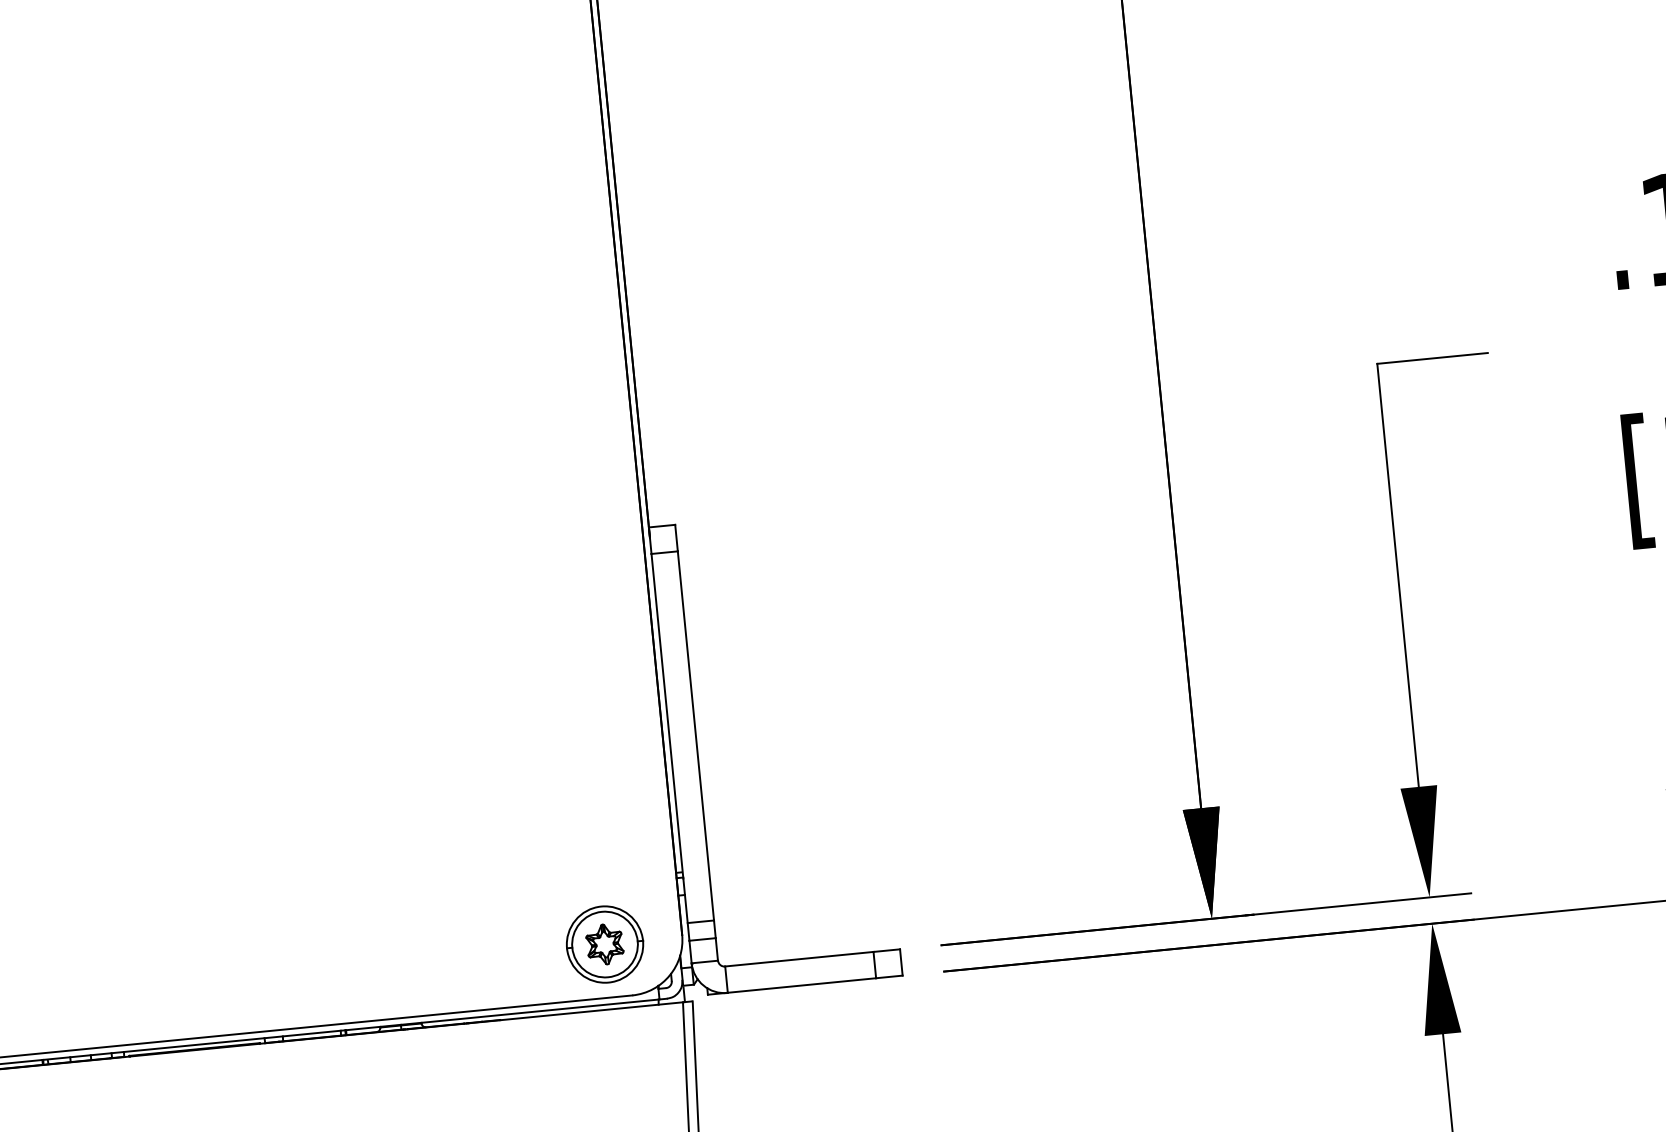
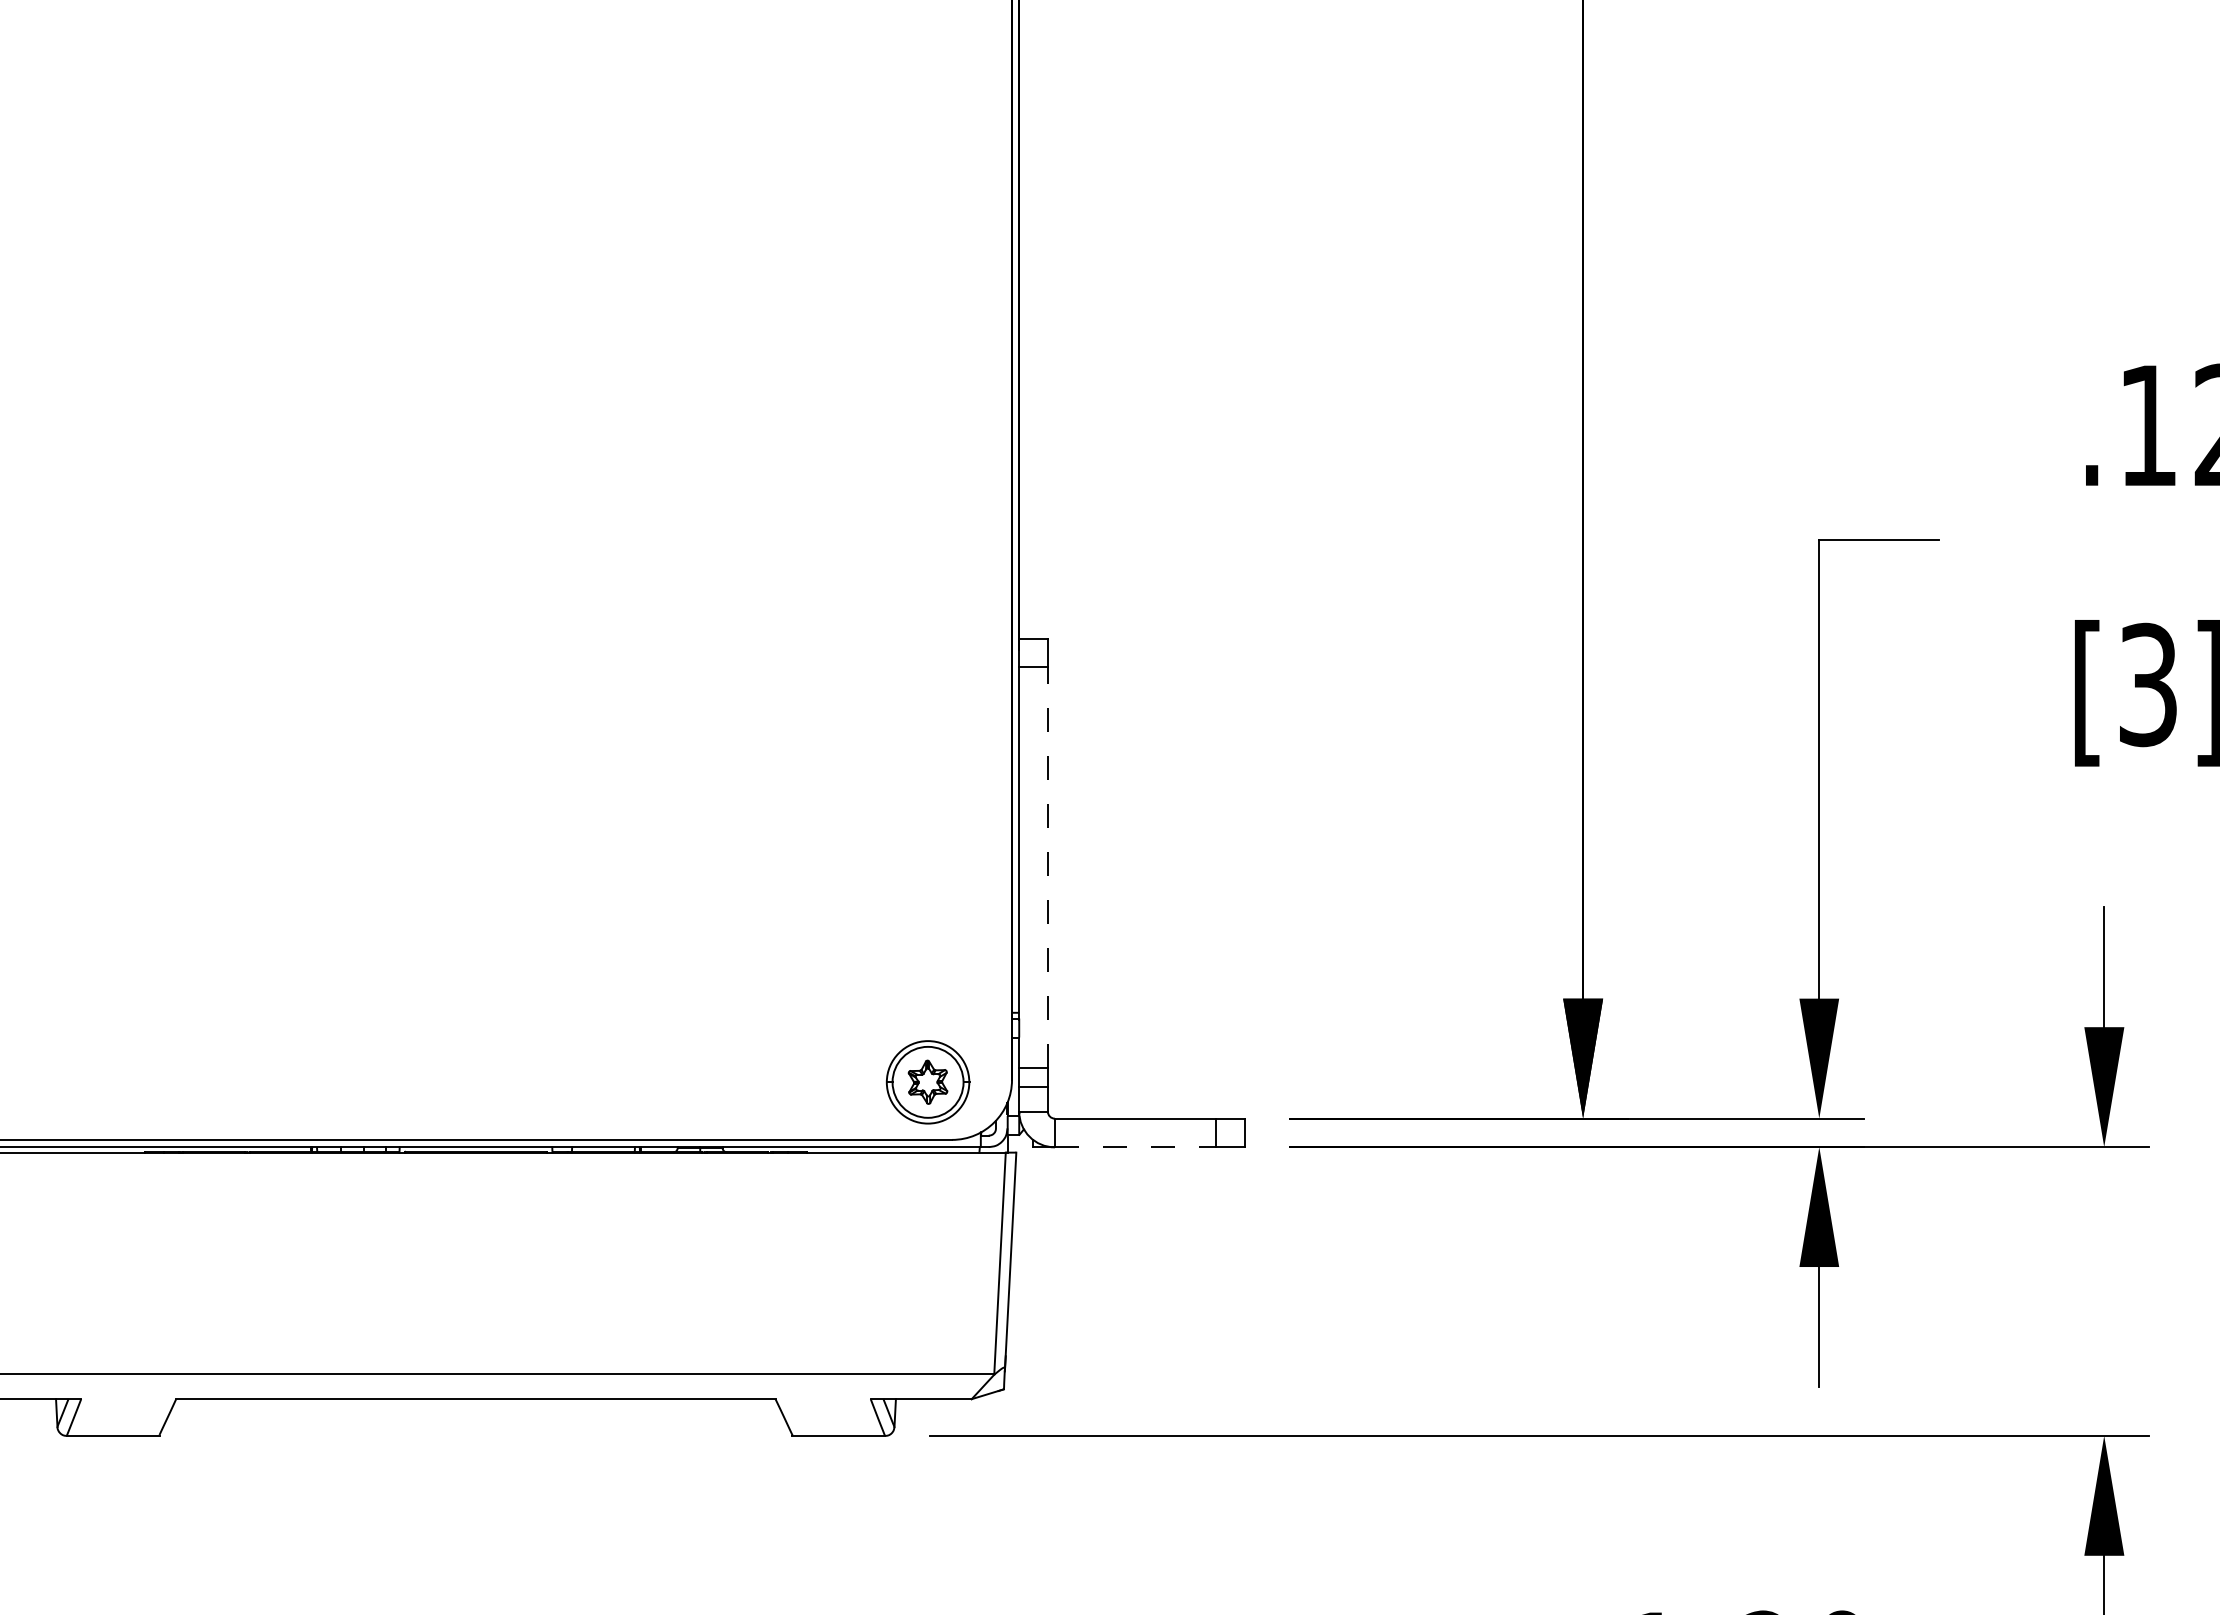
line: (695, 735) -> (1047, 867), solid -> dashed
line: (802, 985) -> (1135, 1147), solid -> dashed

